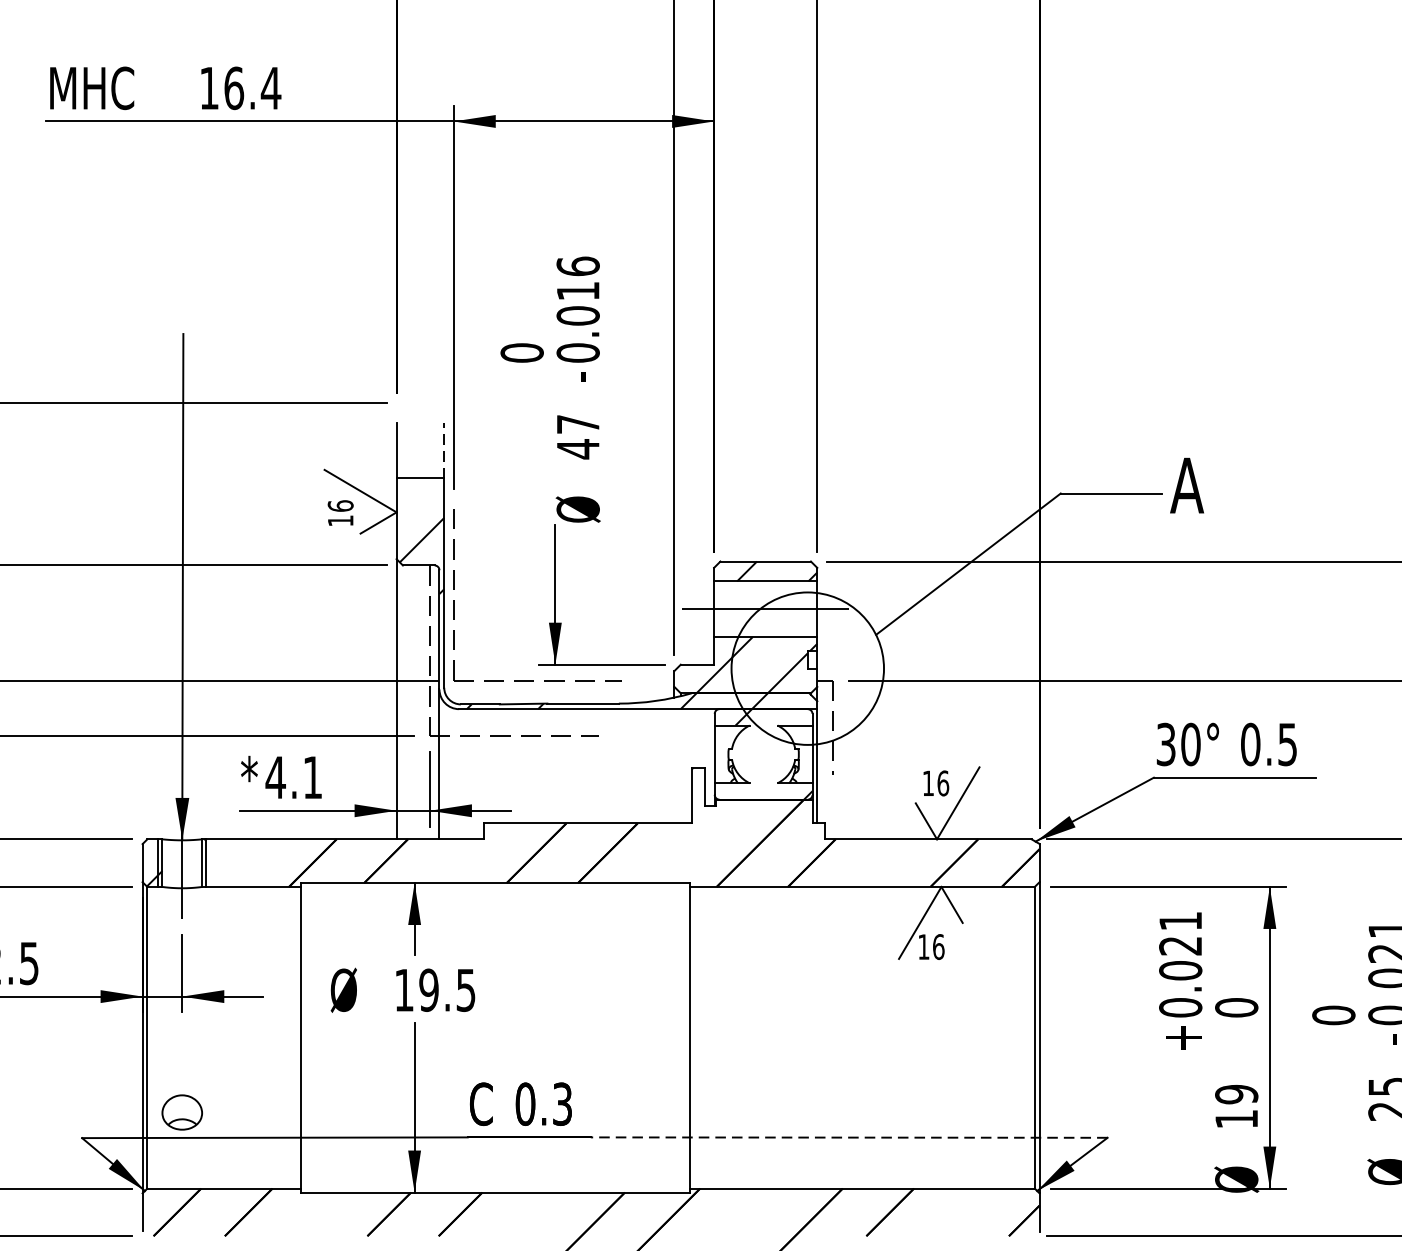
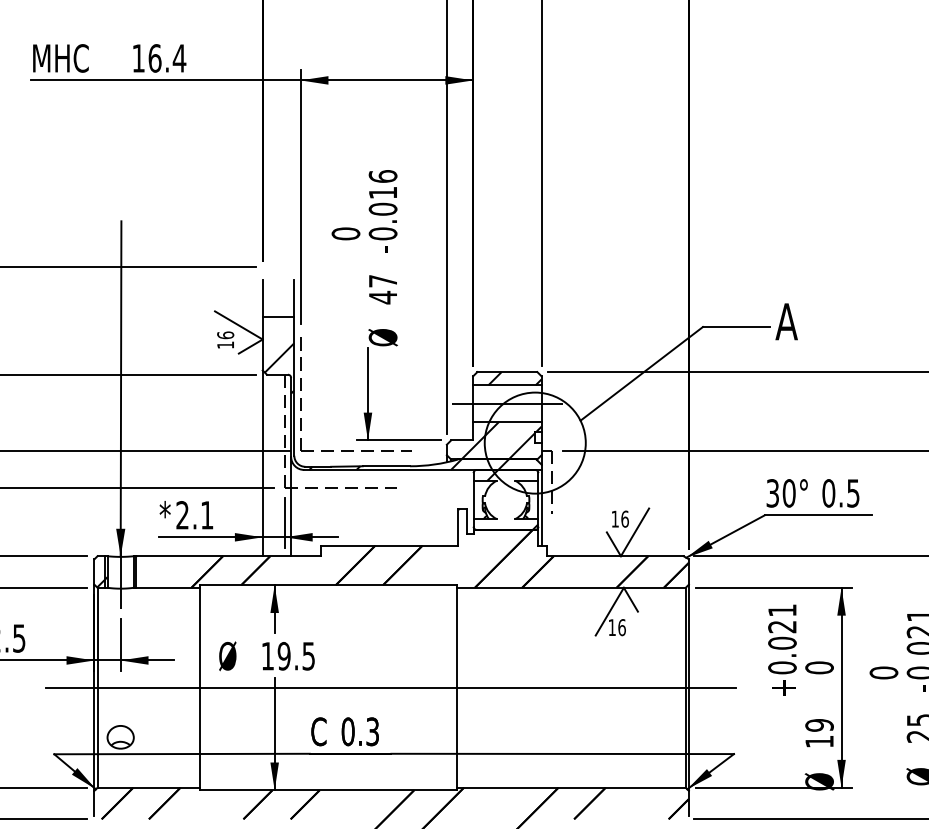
line: (444, 448) -> (294, 297), dashed -> solid
text: (275, 777) -> (182, 515), 4.1 -> 2.1
line: (589, 1037) -> (390, 687), added
line: (848, 1136) -> (562, 753), dashed -> solid

